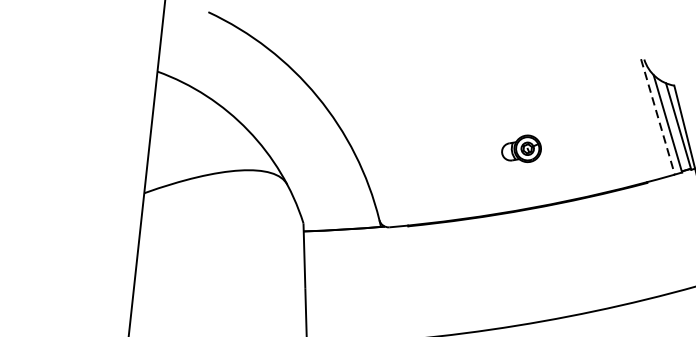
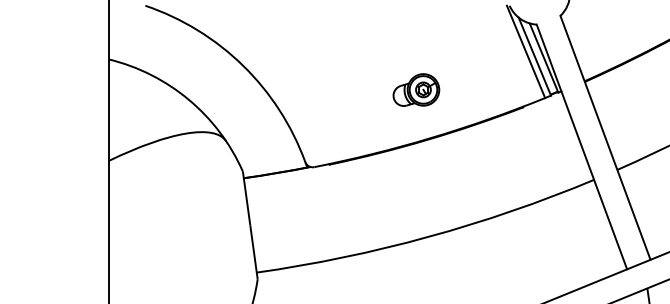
line: (658, 116) -> (526, 51), dashed -> solid
part: (521, 147) -> (416, 89), size x1.43

